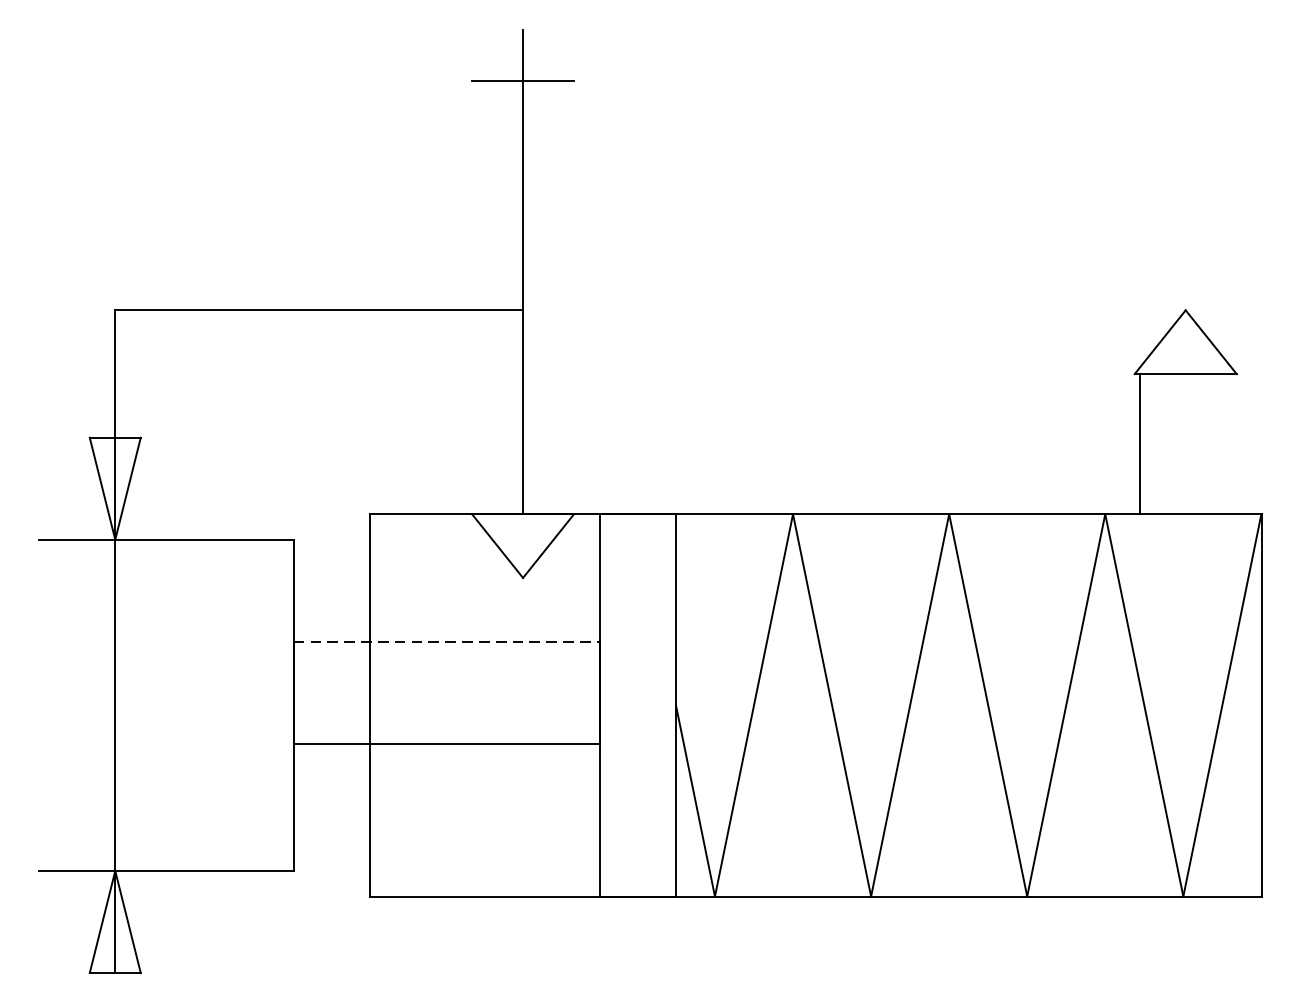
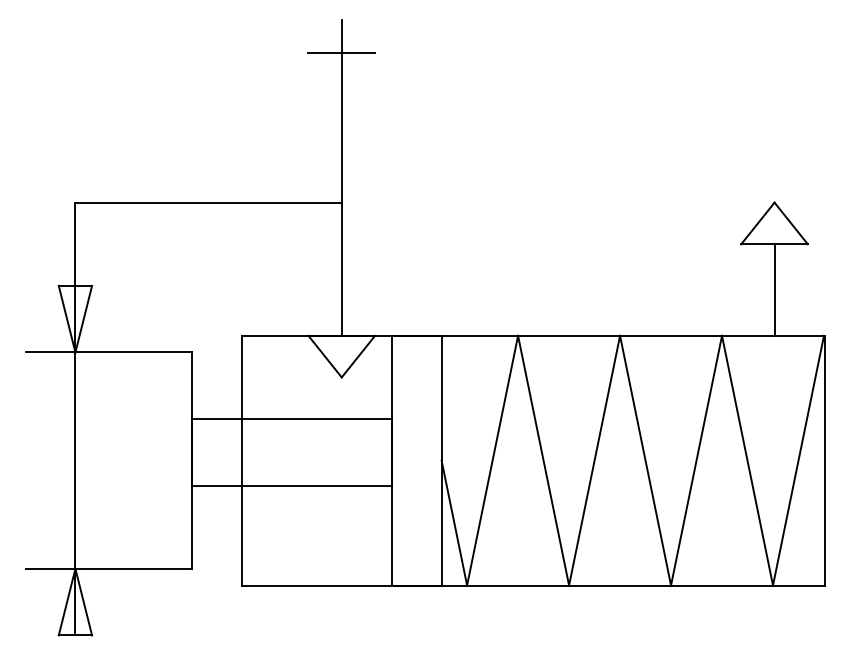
line: (1139, 443) -> (774, 289), moved
line: (446, 642) -> (291, 419), dashed -> solid

